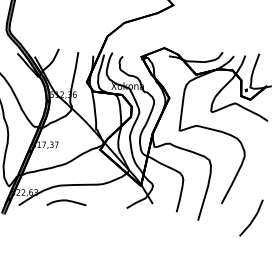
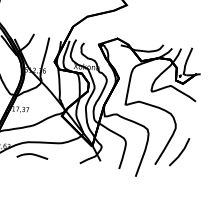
line: (252, 218) -> (180, 152), moved

